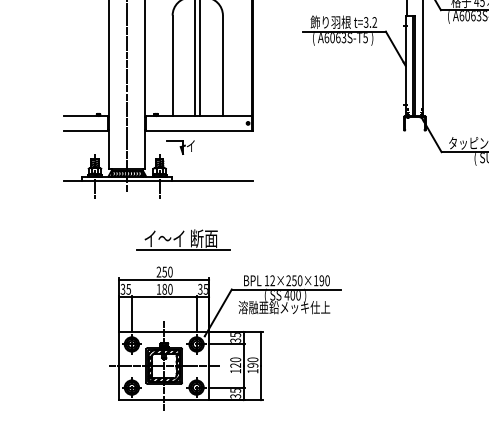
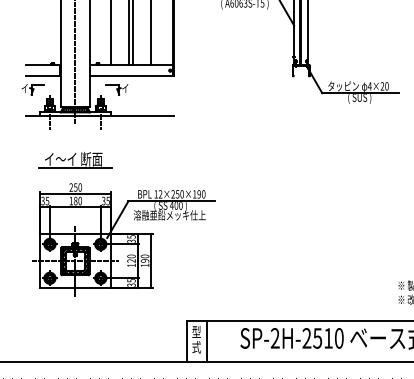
part: (72, 147) -> (32, 89), added
part: (183, 240) -> (75, 160), moved
part: (225, 338) -> (123, 239), moved

